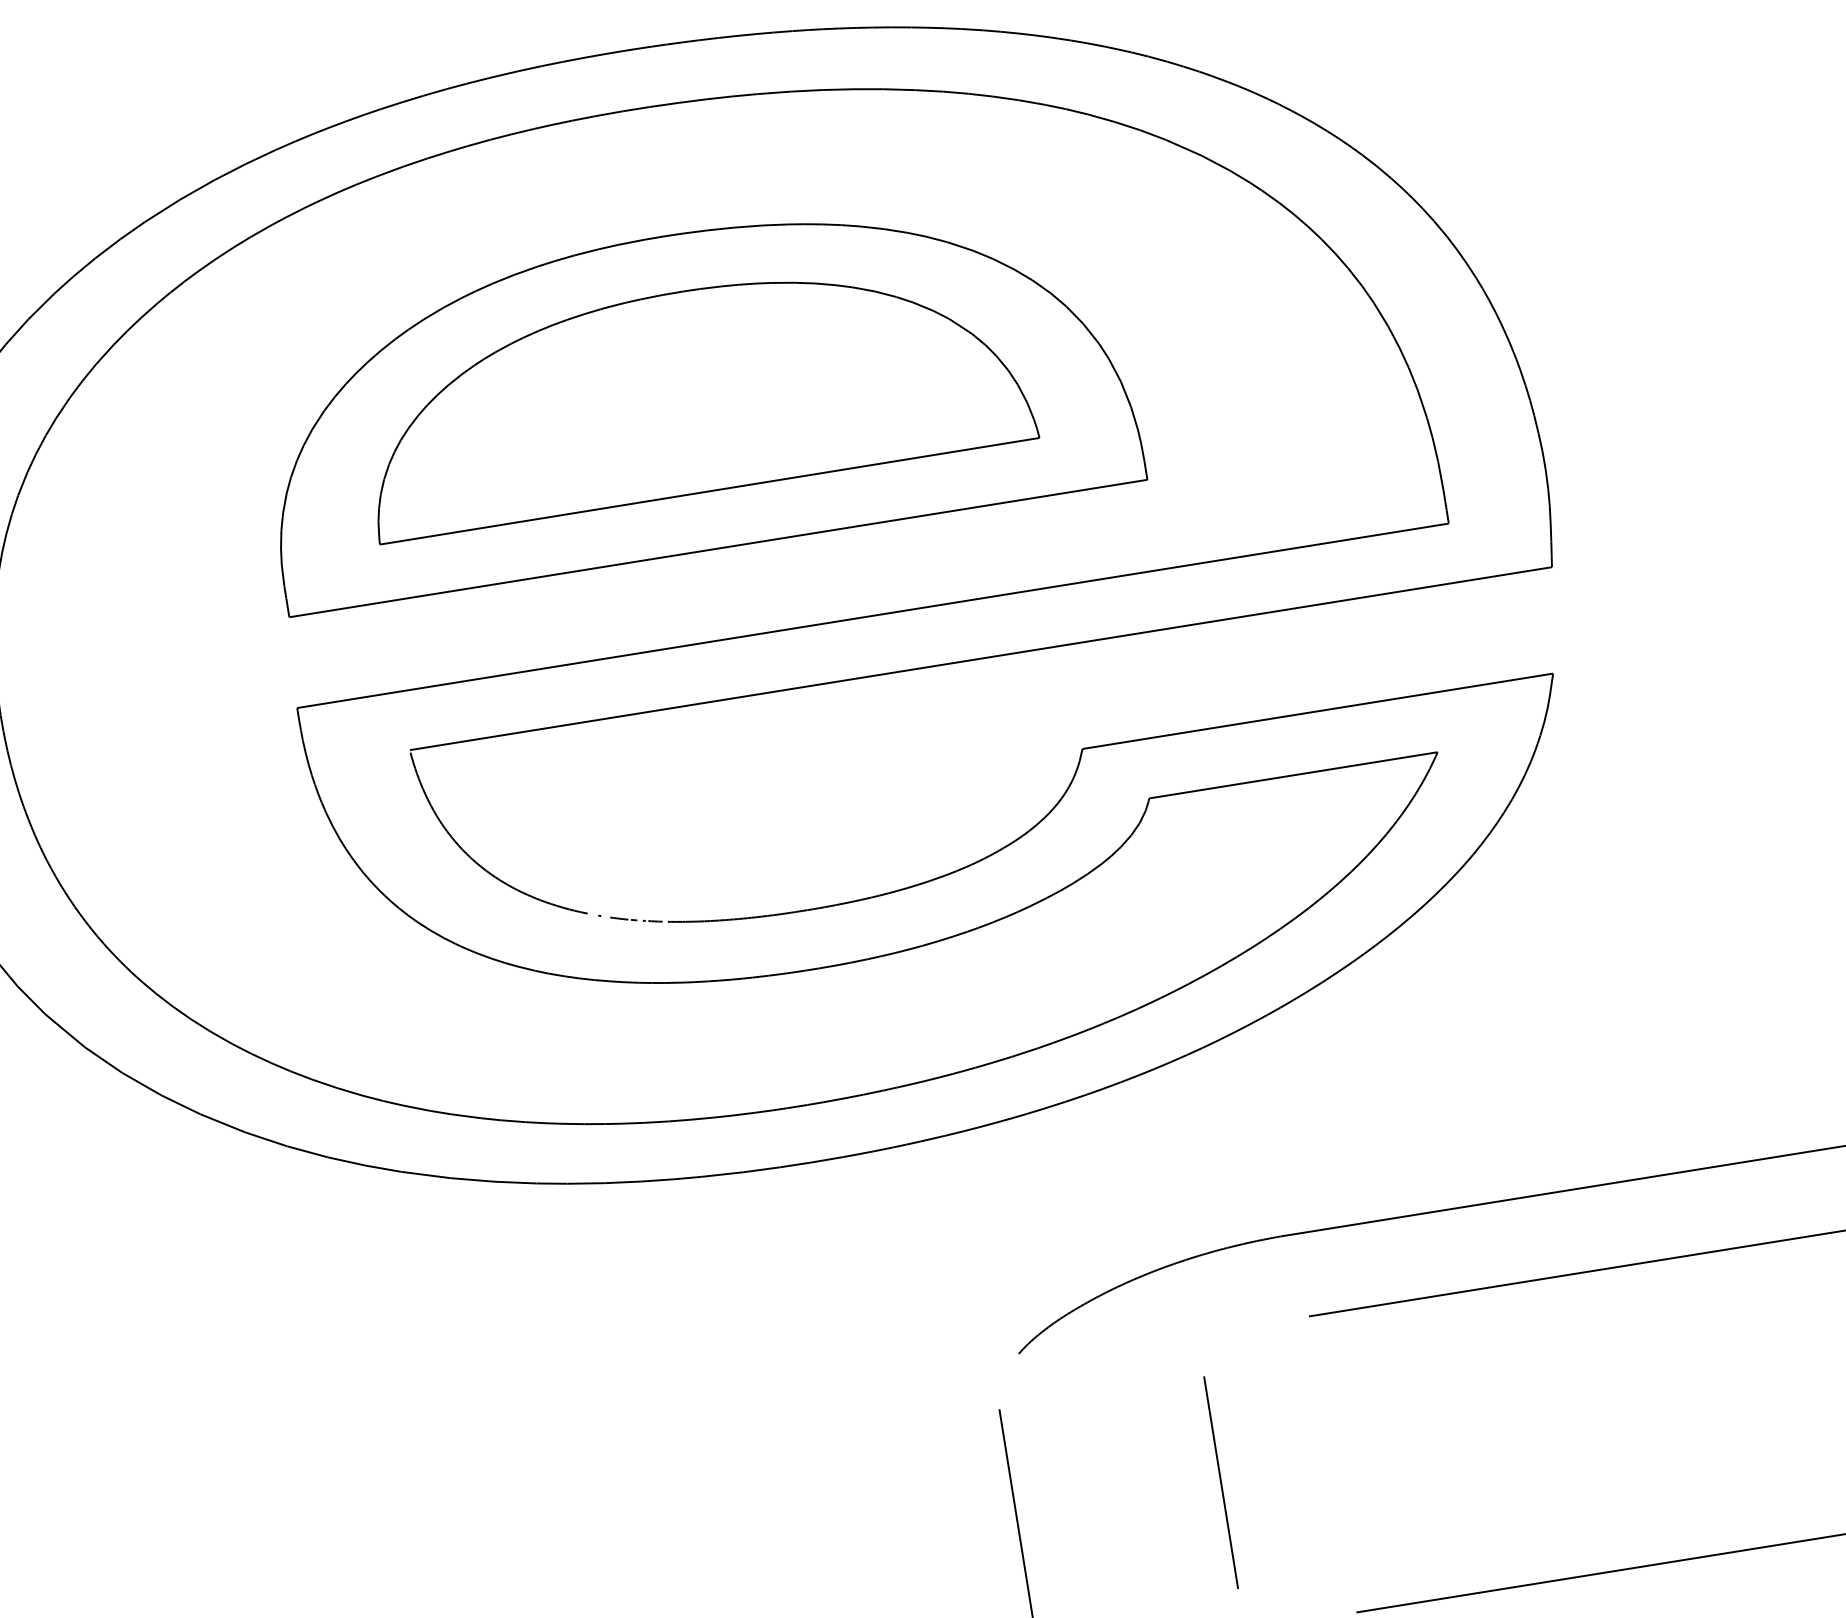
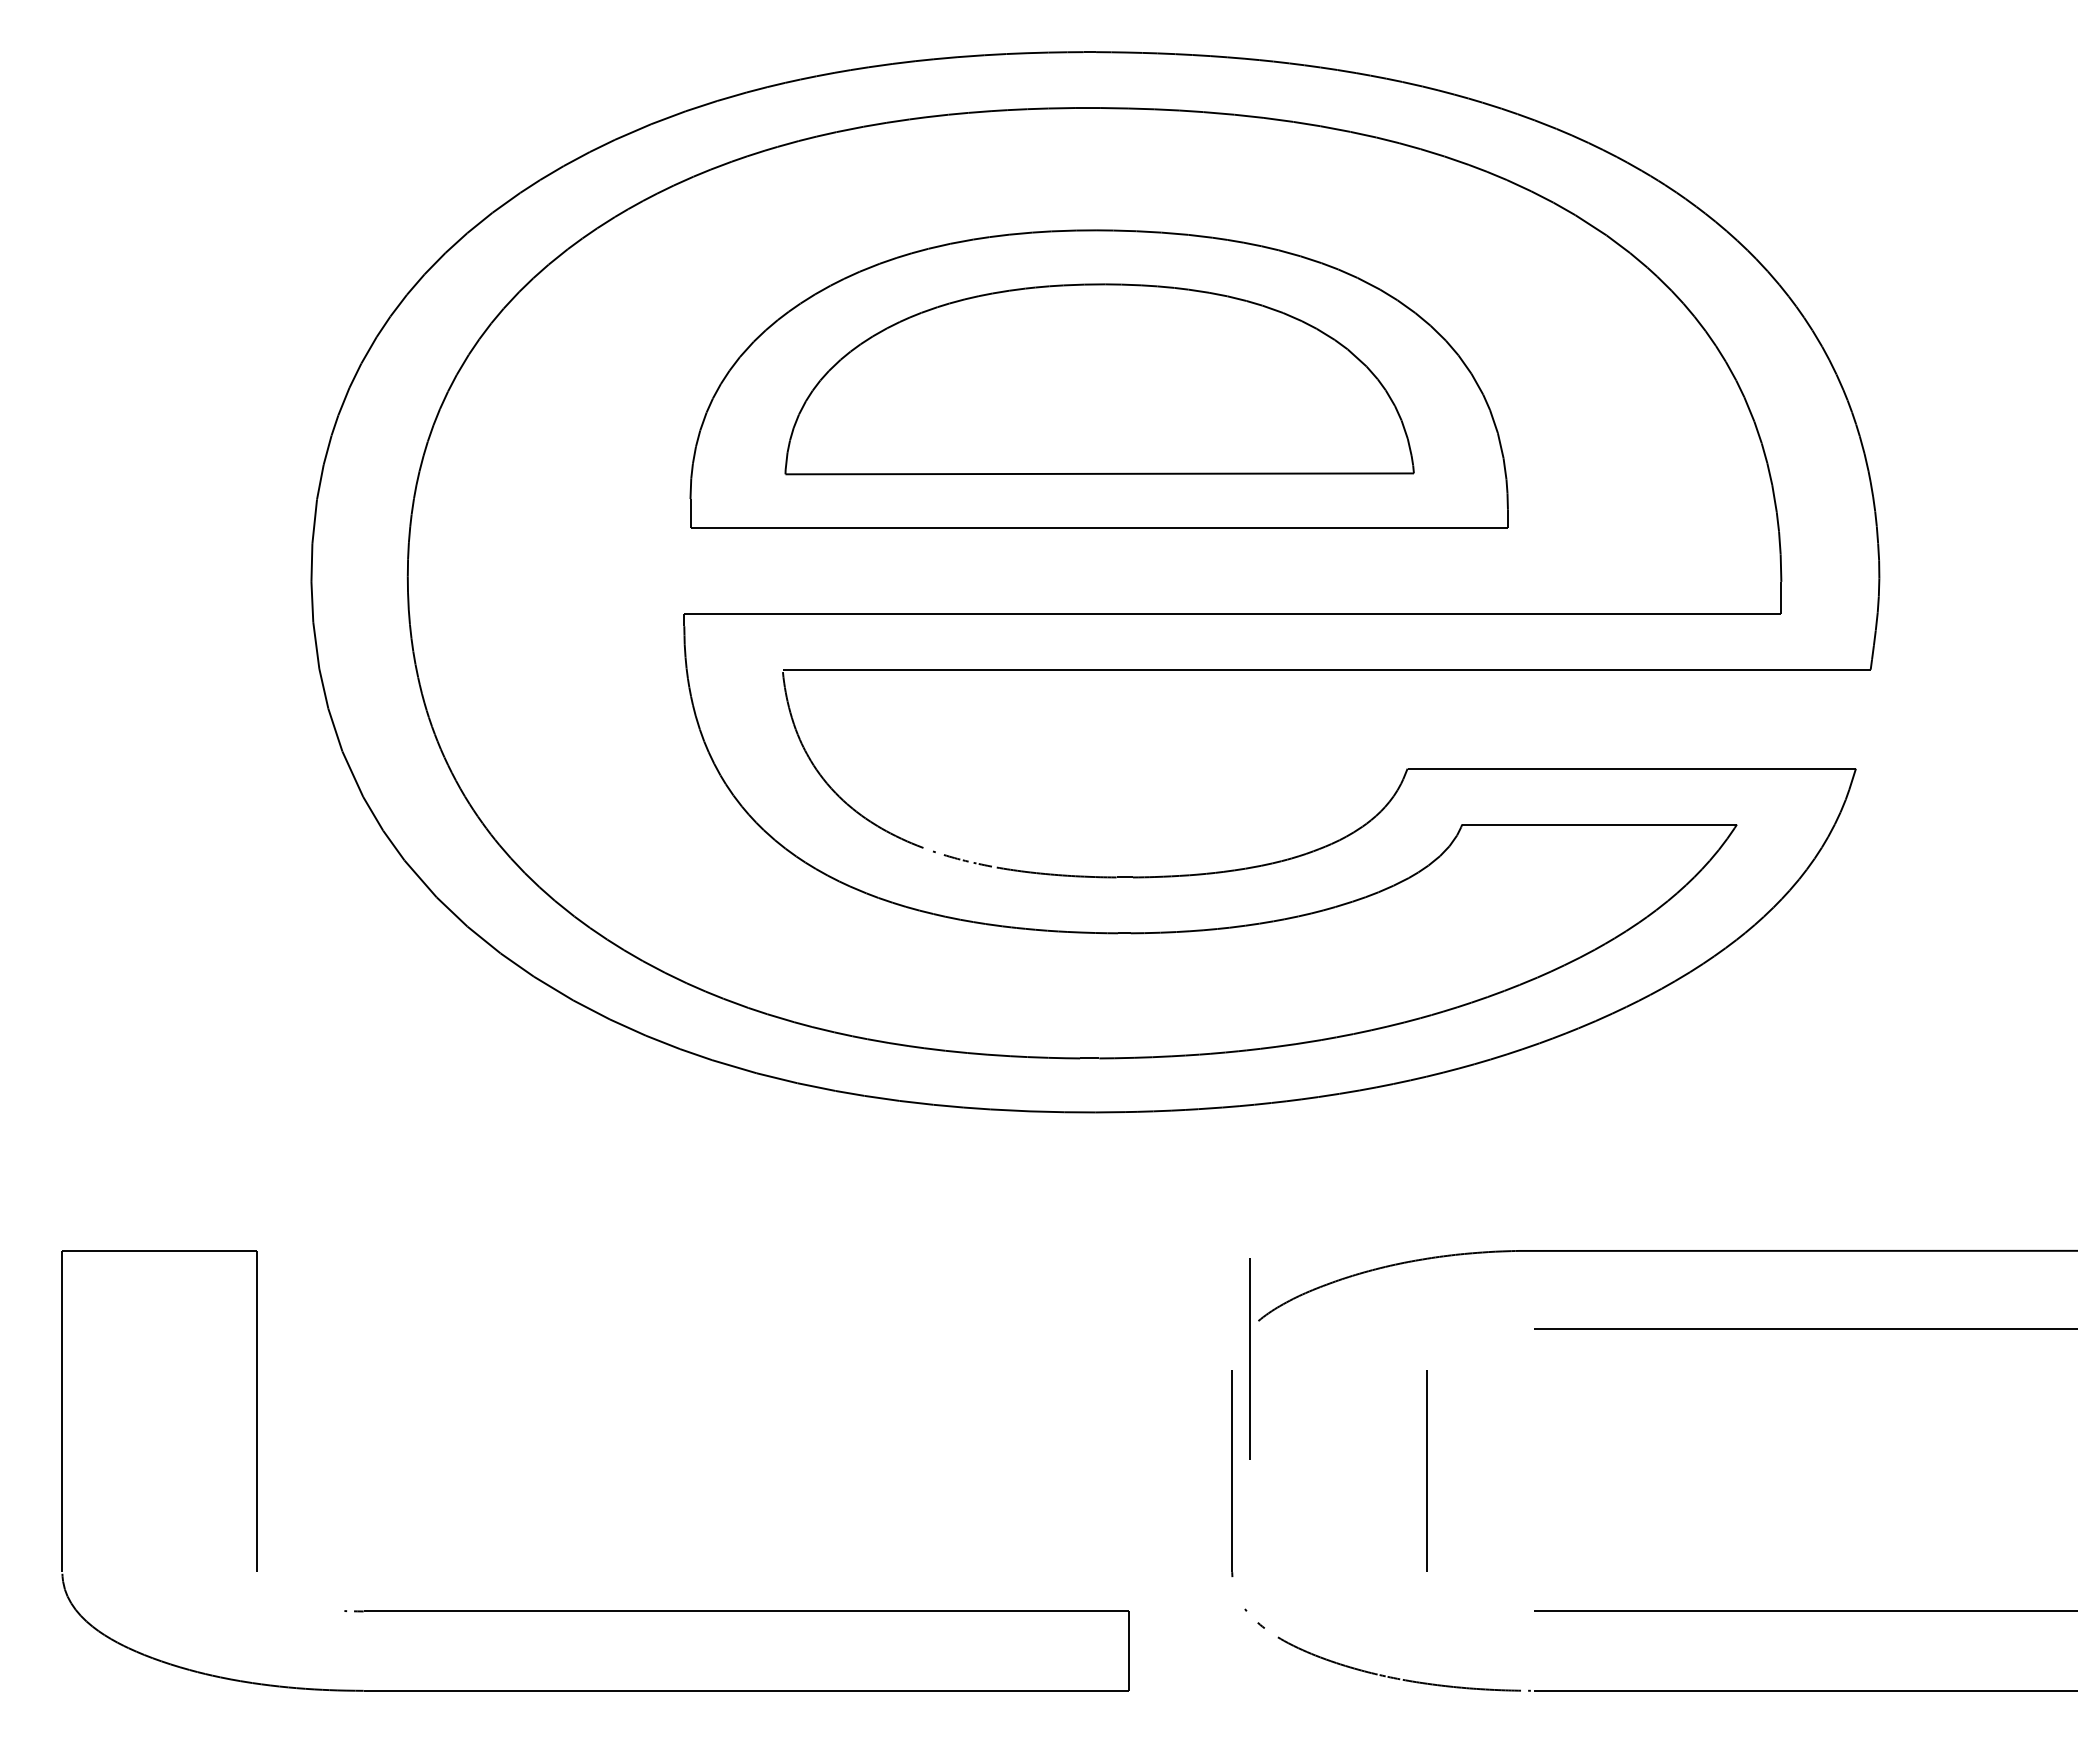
line: (1015, 1394) -> (1249, 1358), added

